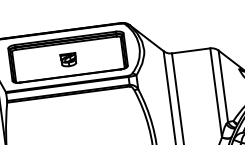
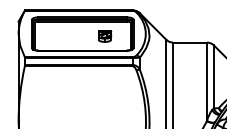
part: (69, 59) -> (105, 36), moved

